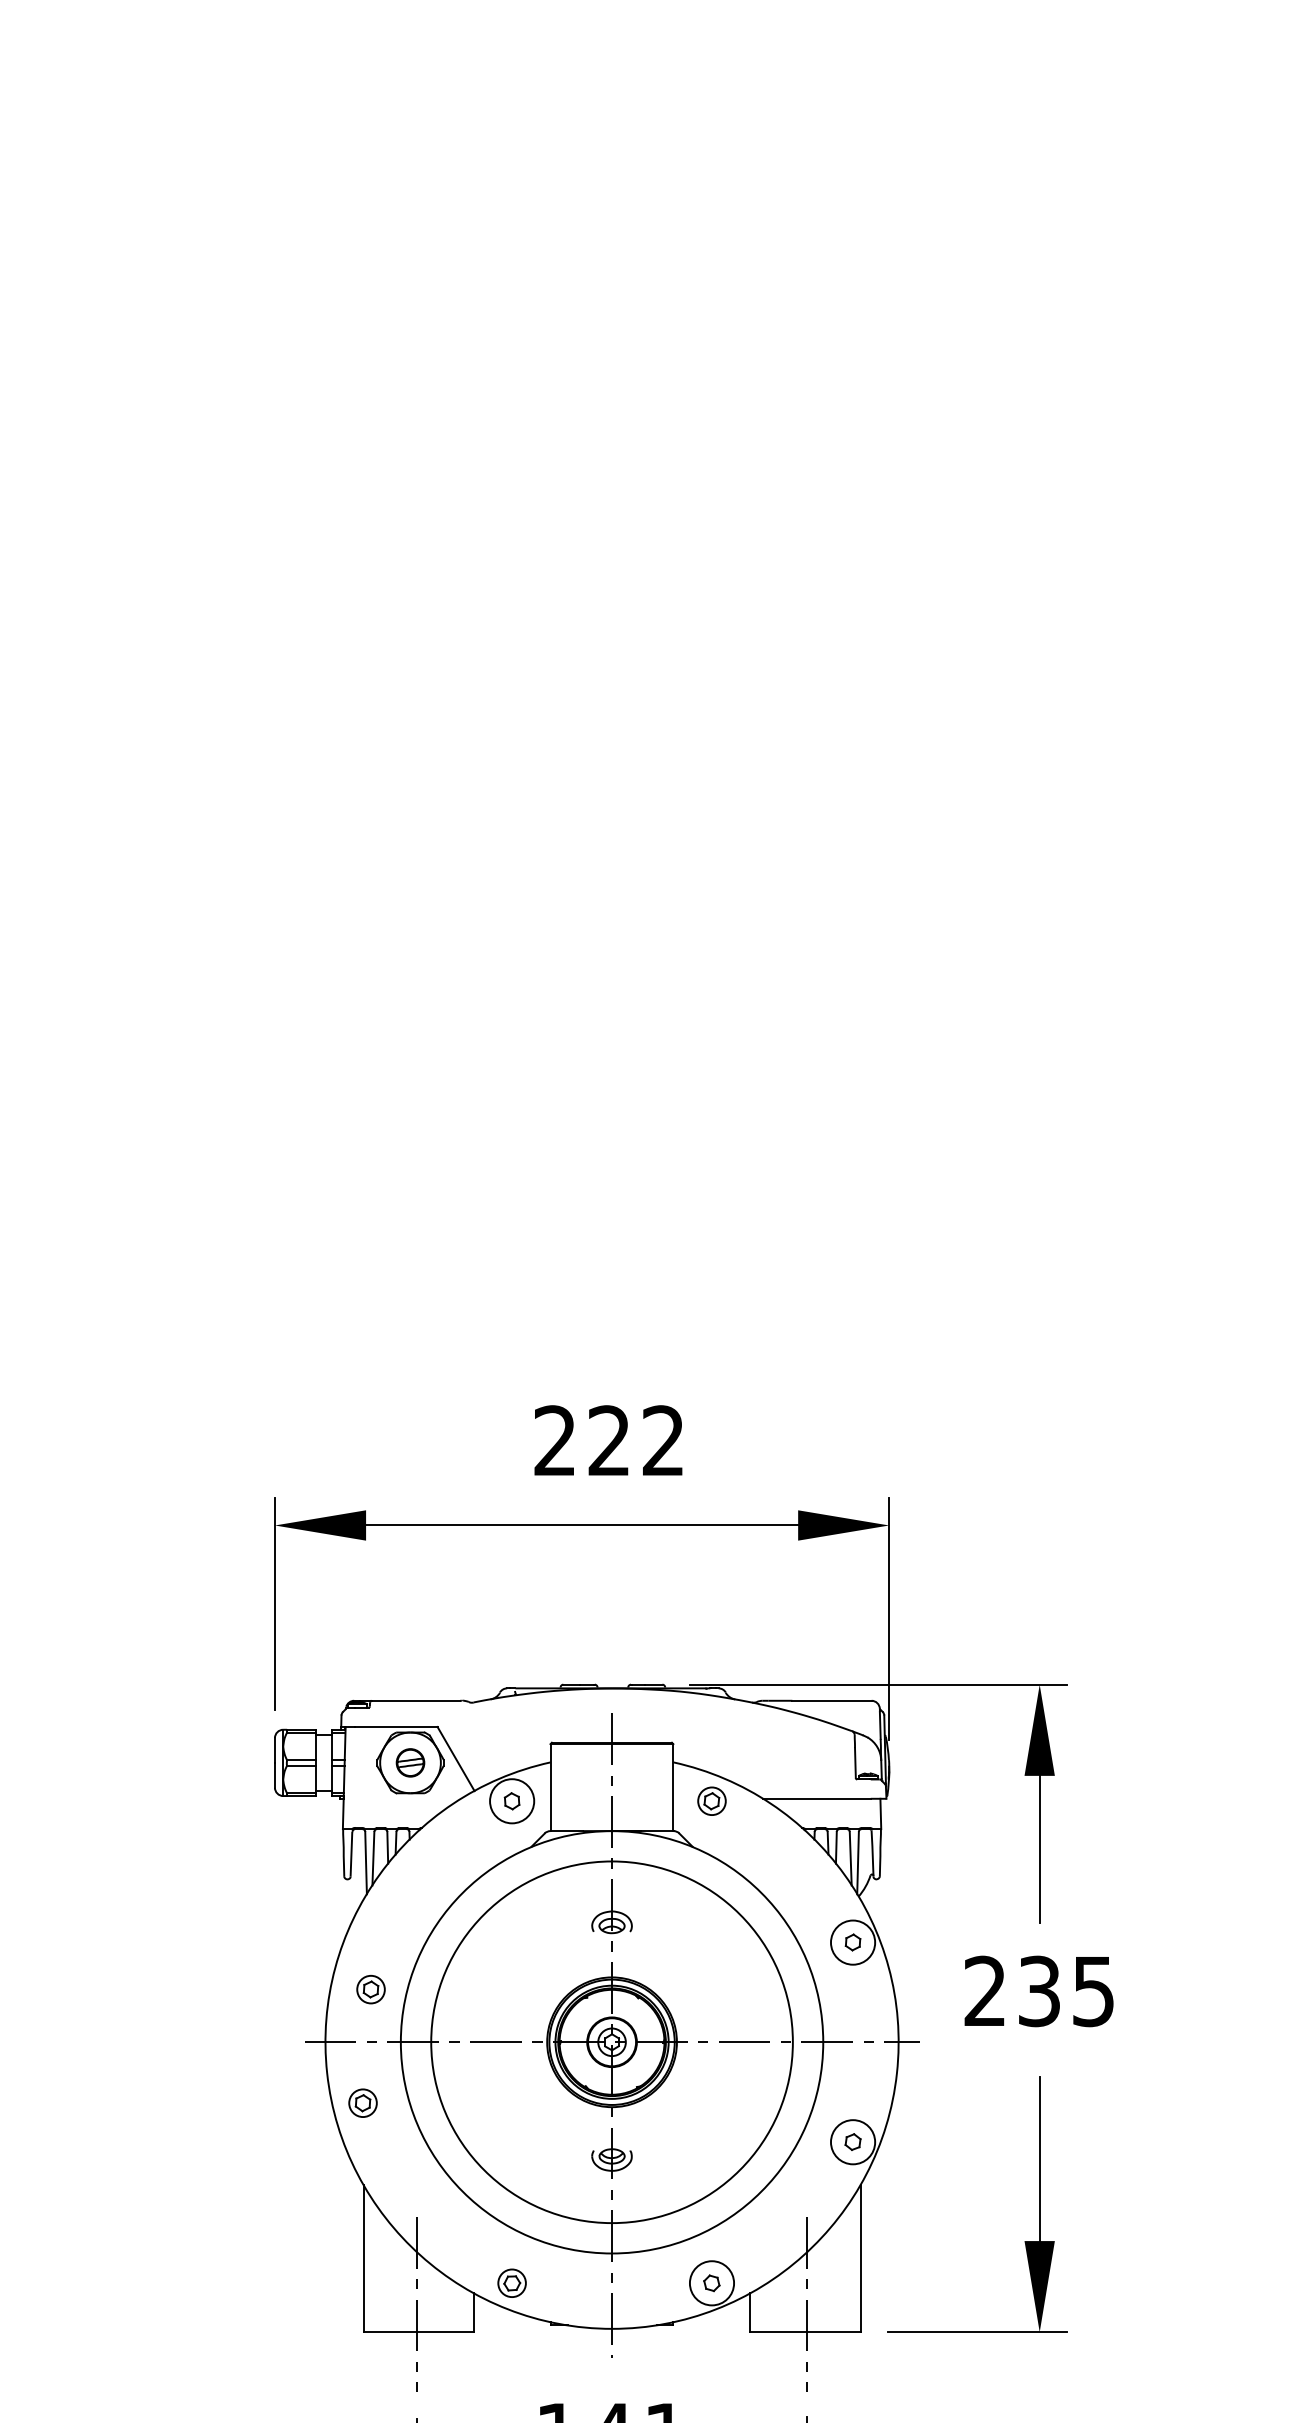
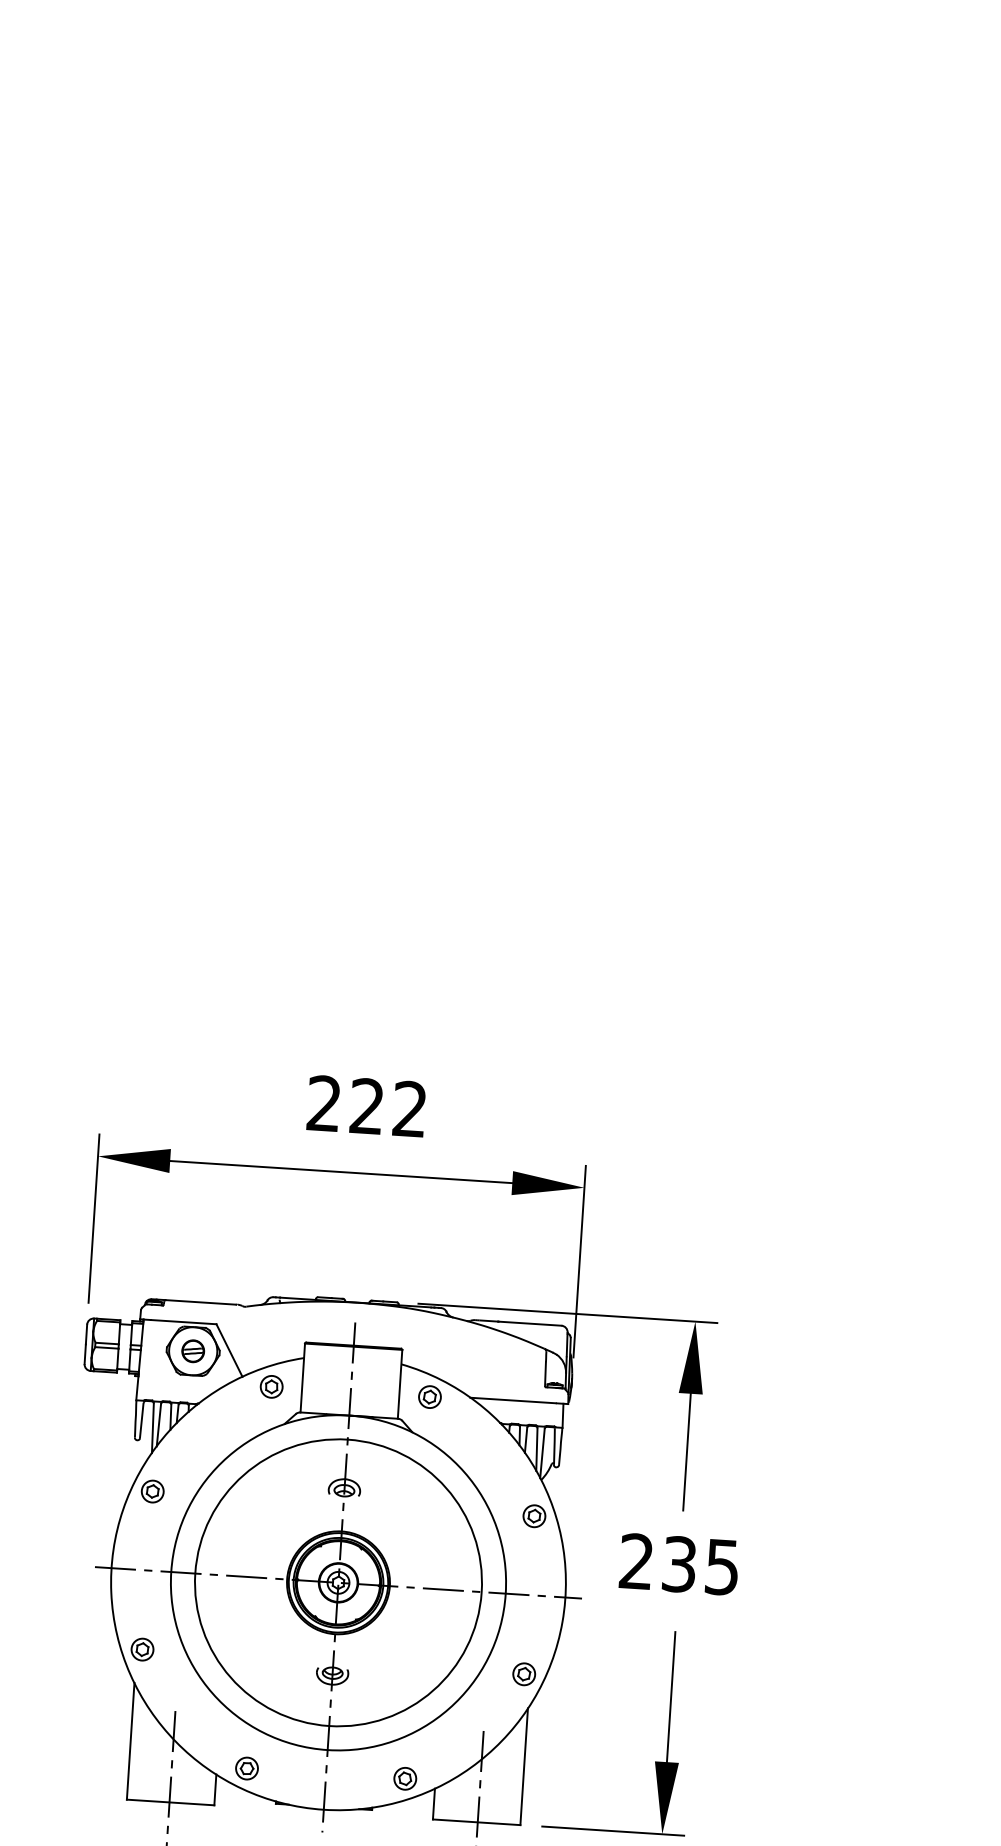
circle: (511, 1801) -> (271, 1387), size x0.62
circle: (852, 1942) -> (534, 1516), size x0.62
part: (370, 1989) -> (152, 1491), moved
part: (362, 2102) -> (142, 1649), moved
circle: (852, 2142) -> (523, 1674), size x0.62
circle: (711, 2283) -> (404, 1778), size x0.62

